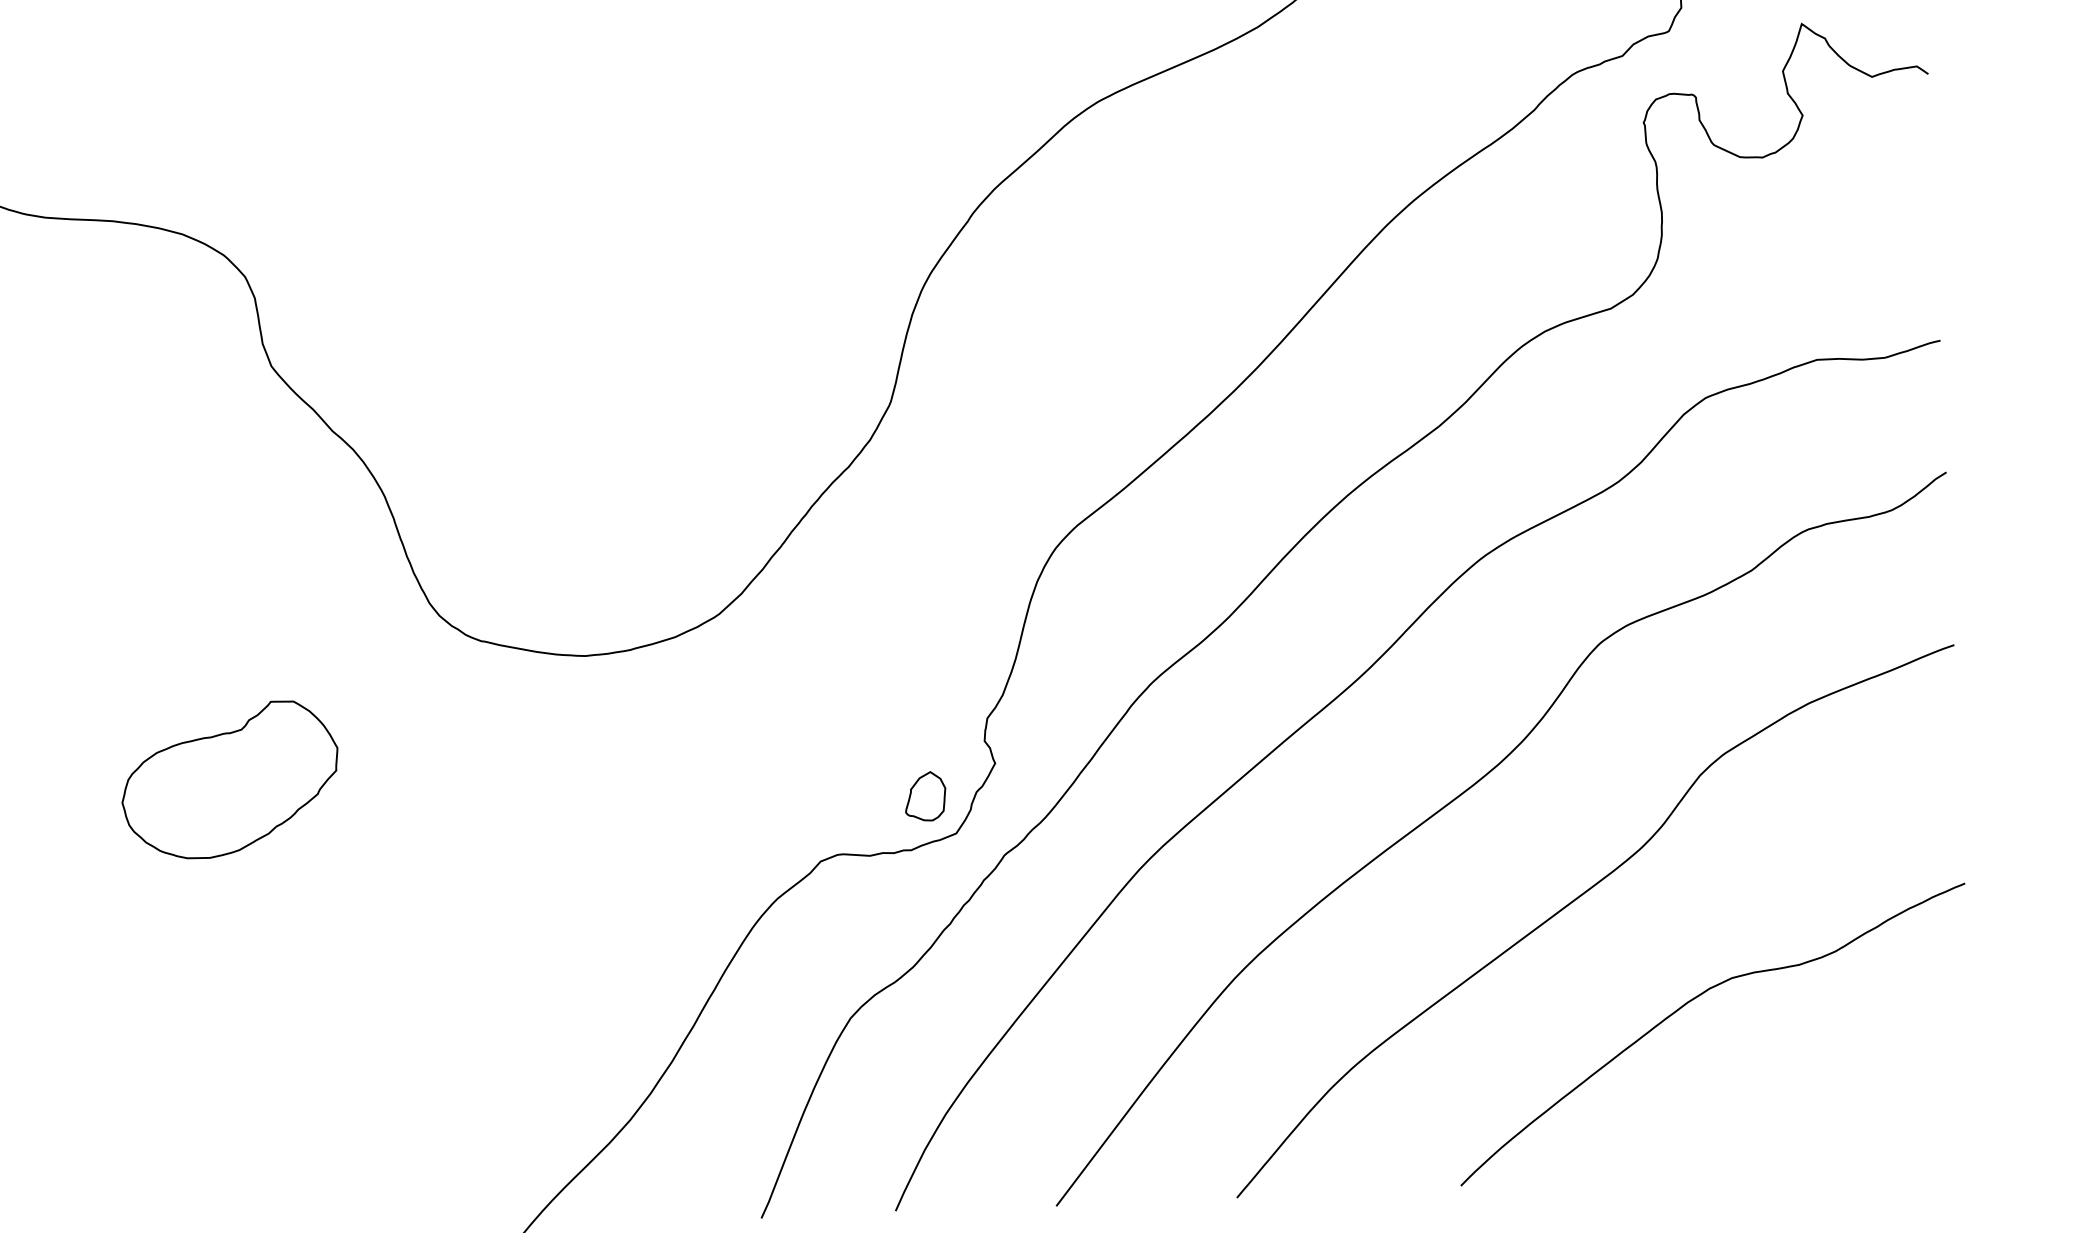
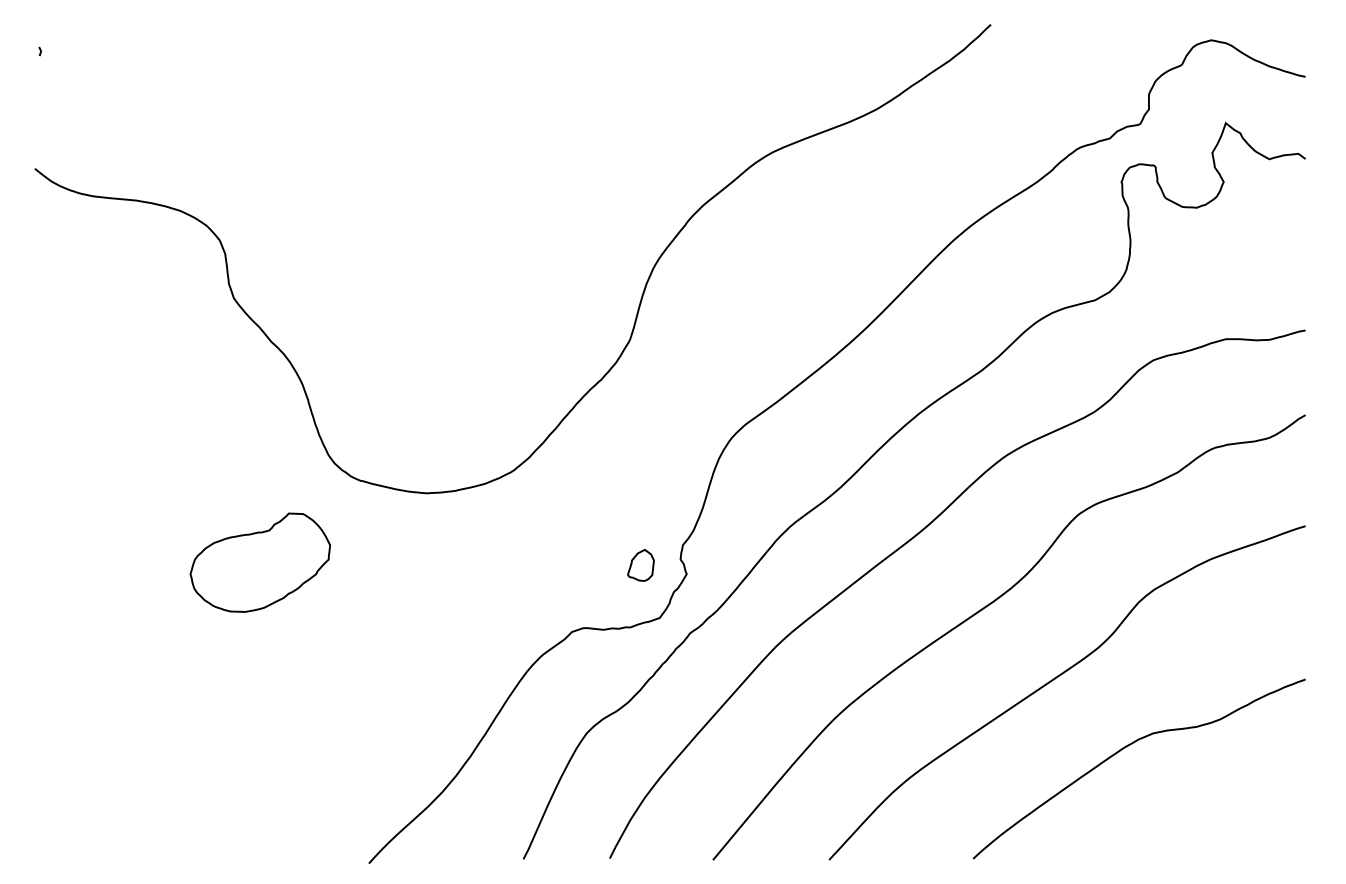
part: (228, 780) -> (259, 562), moved
part: (924, 796) -> (640, 565), moved

